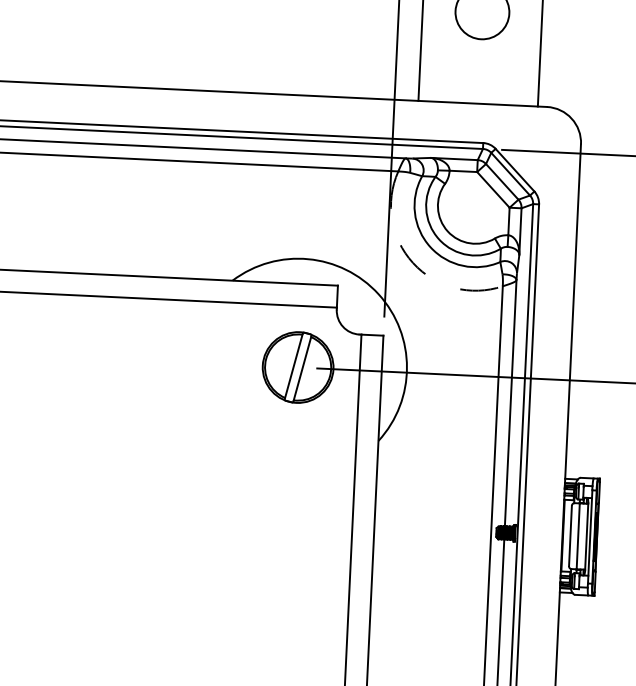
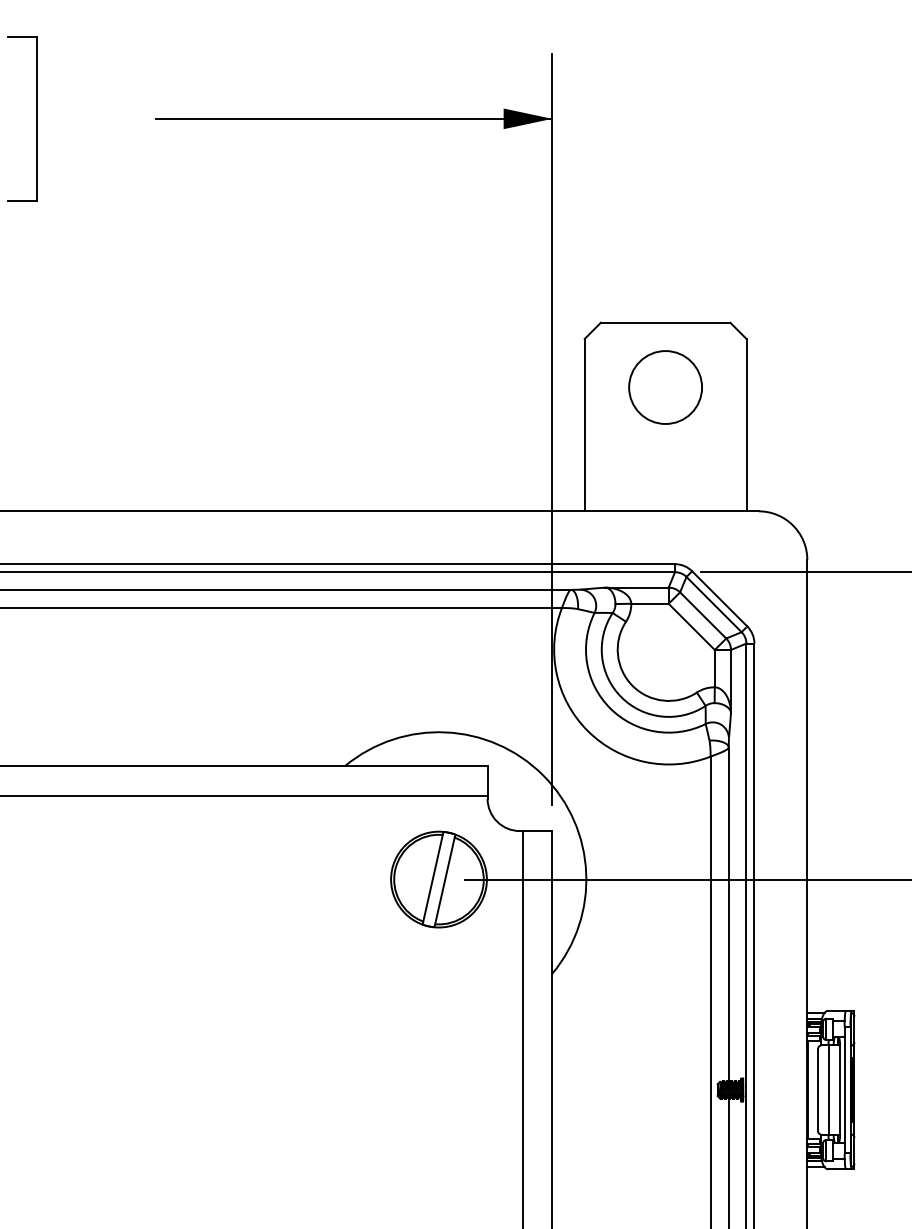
arc: (412, 262) -> (587, 730), dashed -> solid

